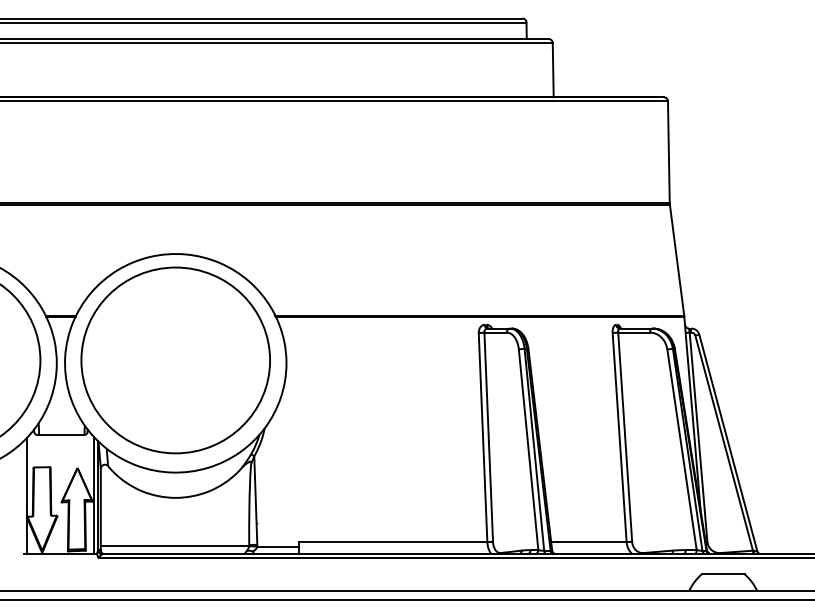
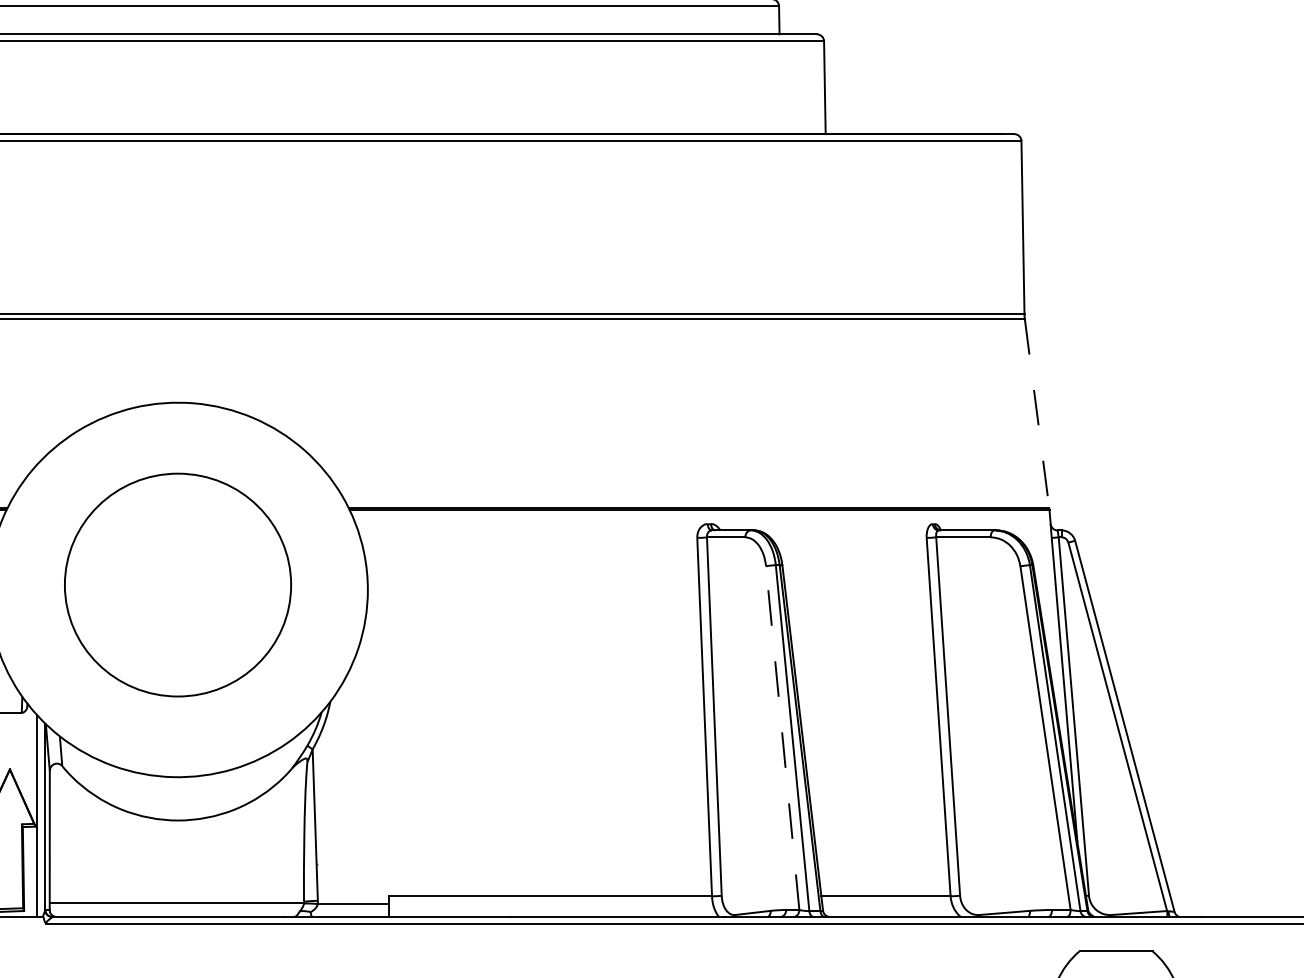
line: (677, 260) -> (1037, 413), solid -> dashed
part: (175, 360) -> (177, 585), size x0.7
line: (528, 449) -> (782, 737), solid -> dashed

